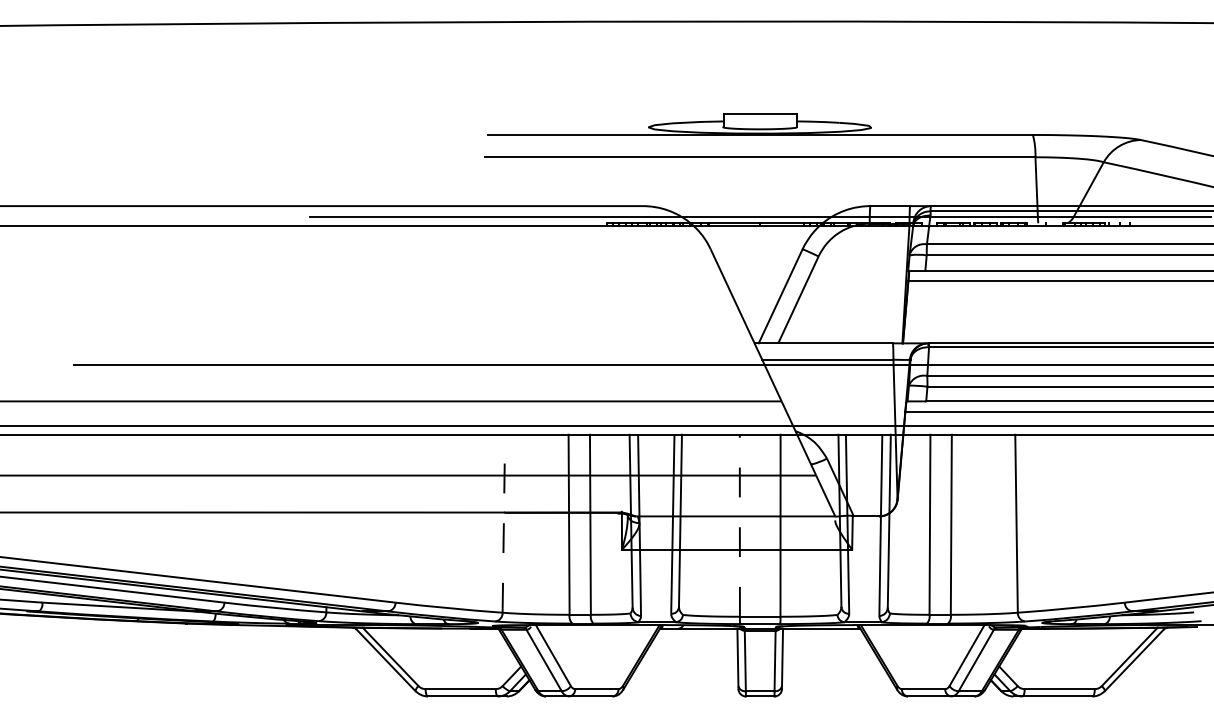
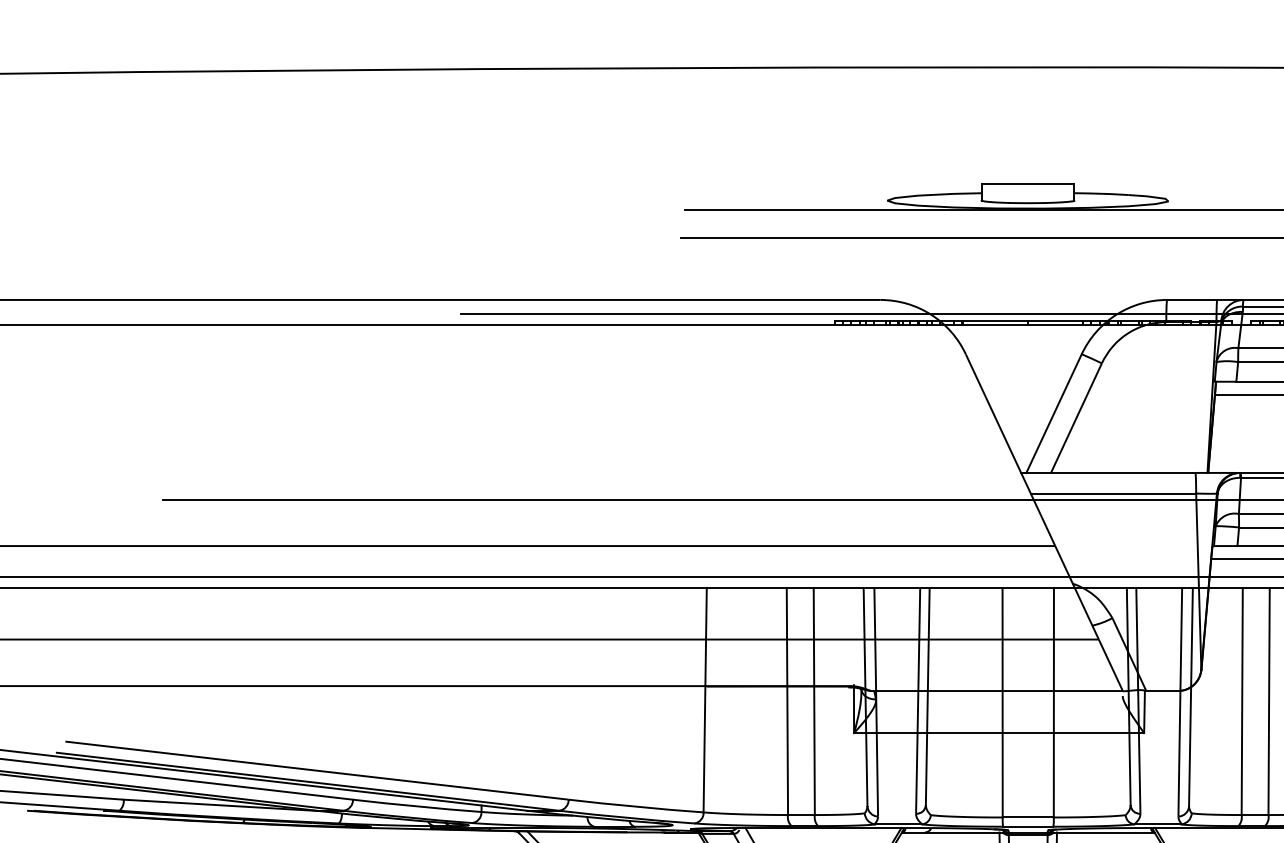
line: (503, 523) -> (704, 699), dashed -> solid
line: (739, 525) -> (1002, 702), dashed -> solid

